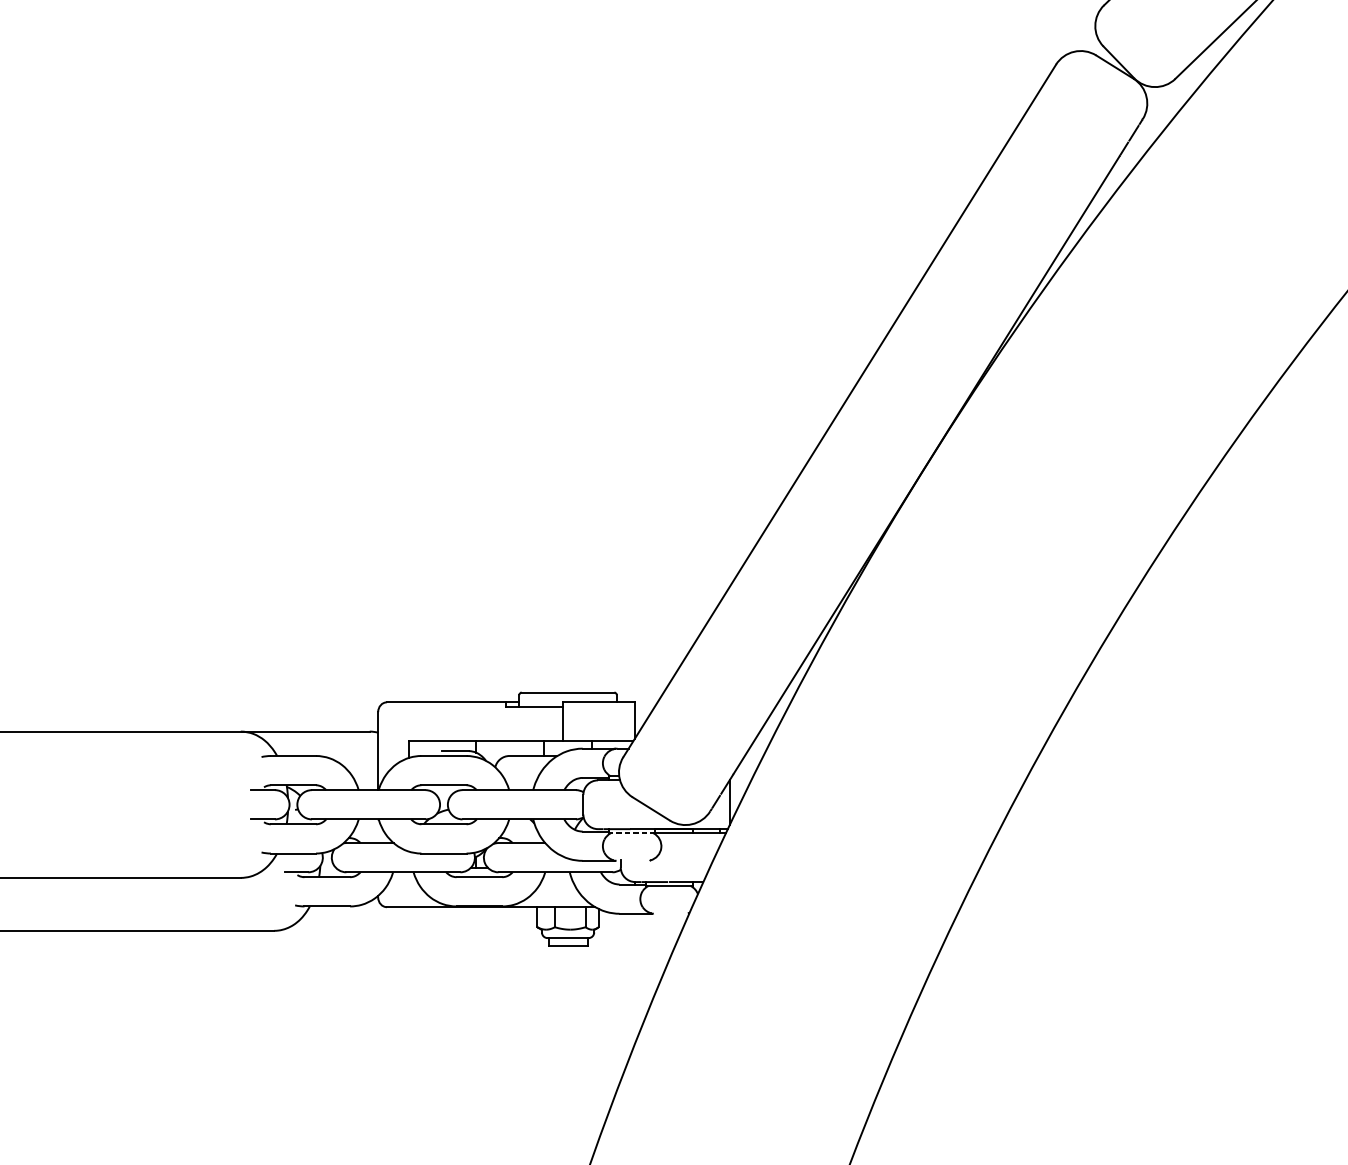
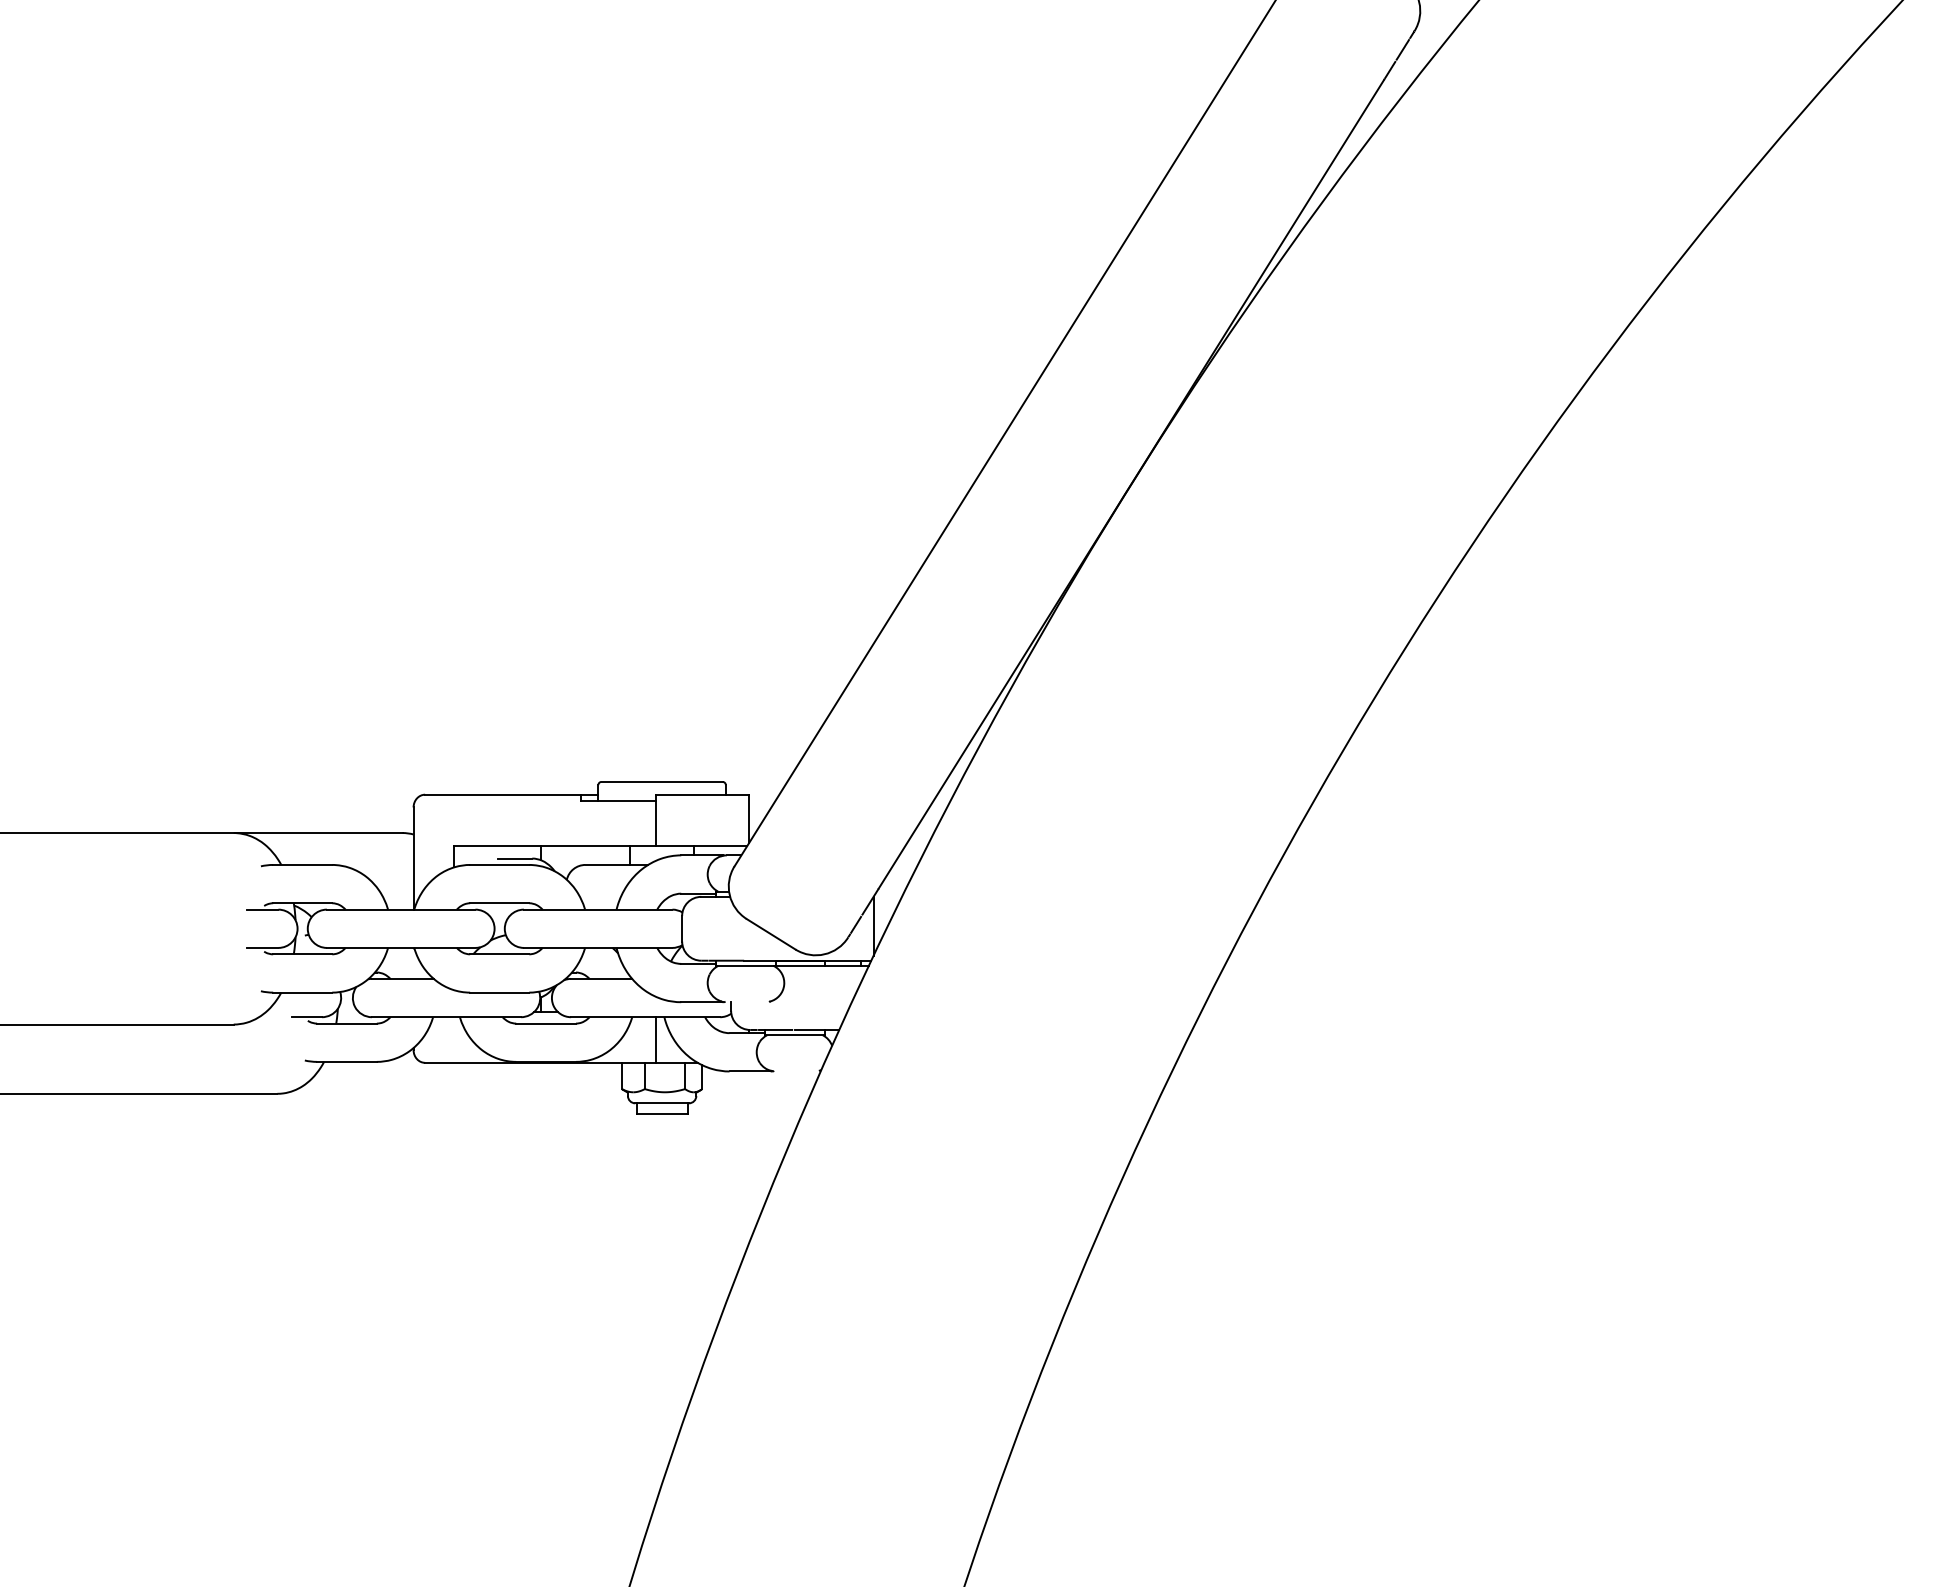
line: (631, 833) -> (745, 966), dashed -> solid
line: (563, 889) -> (655, 1039), added

